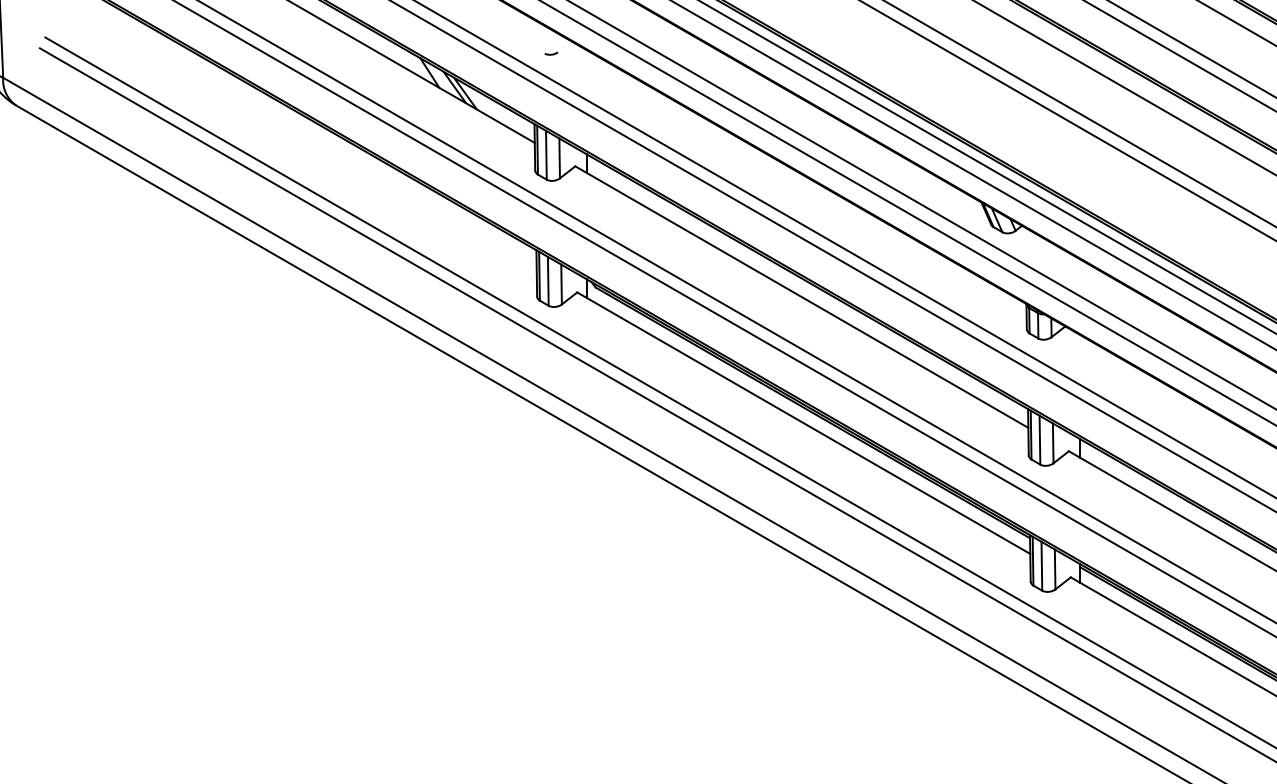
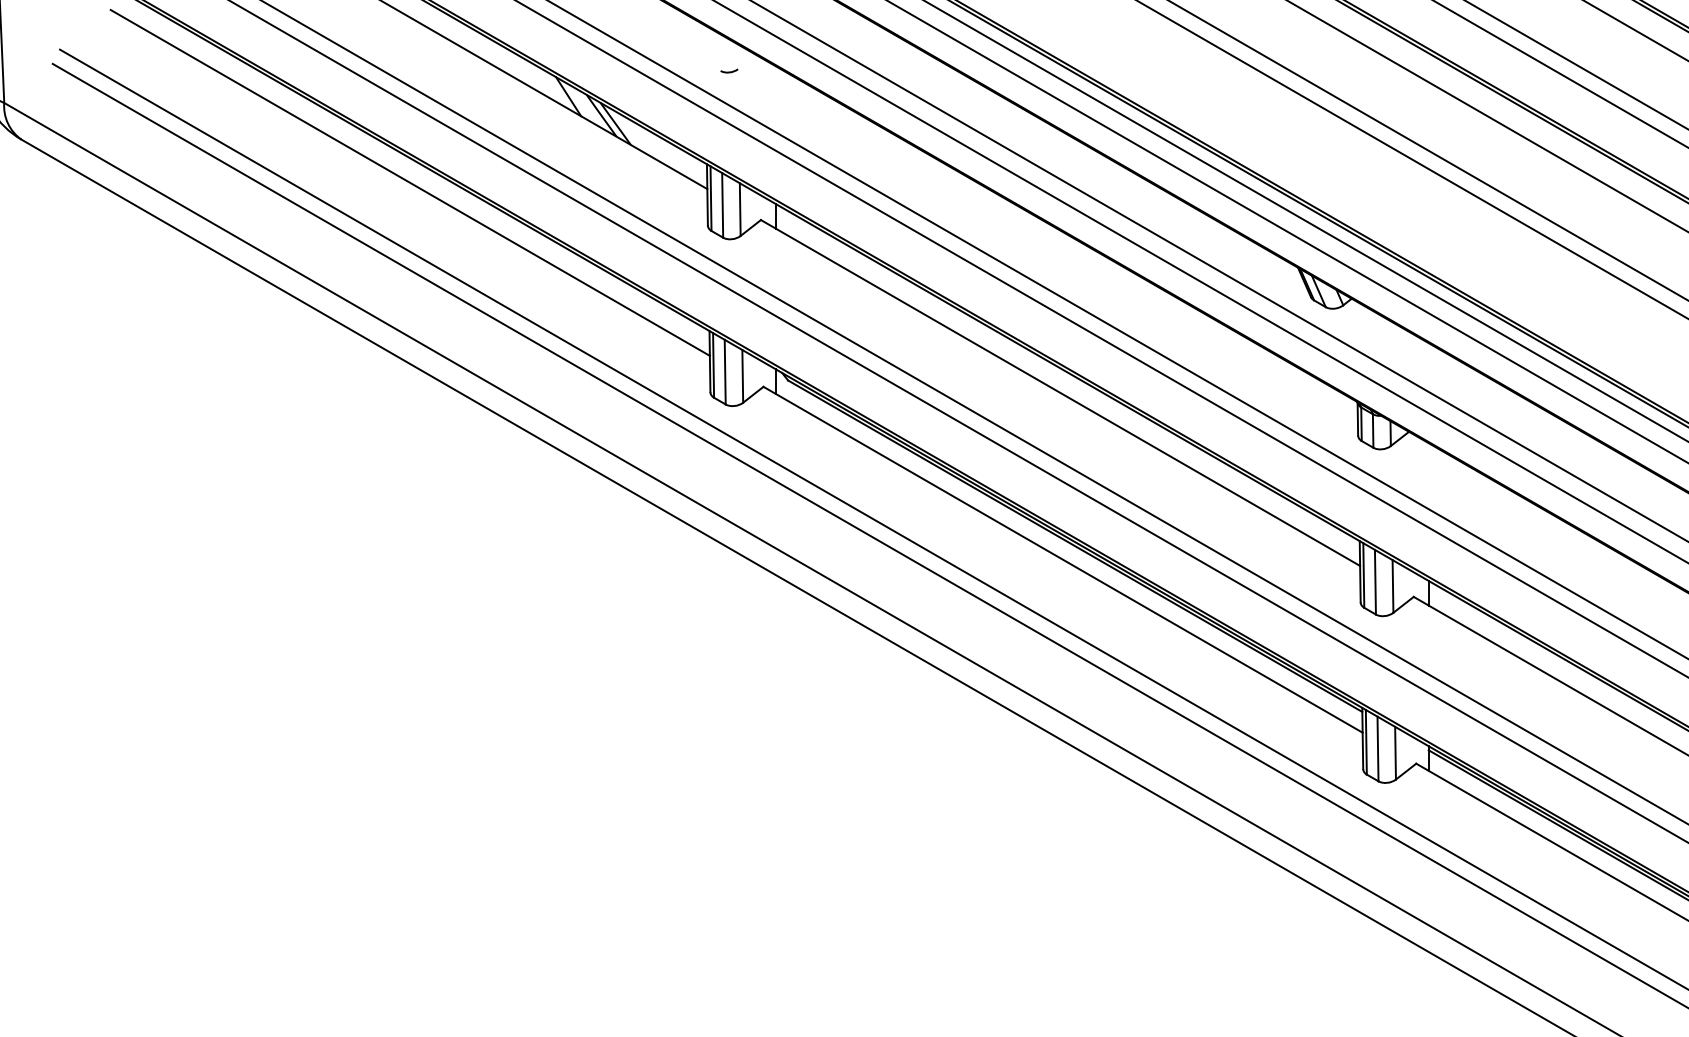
line: (309, 137) -> (409, 182), added

